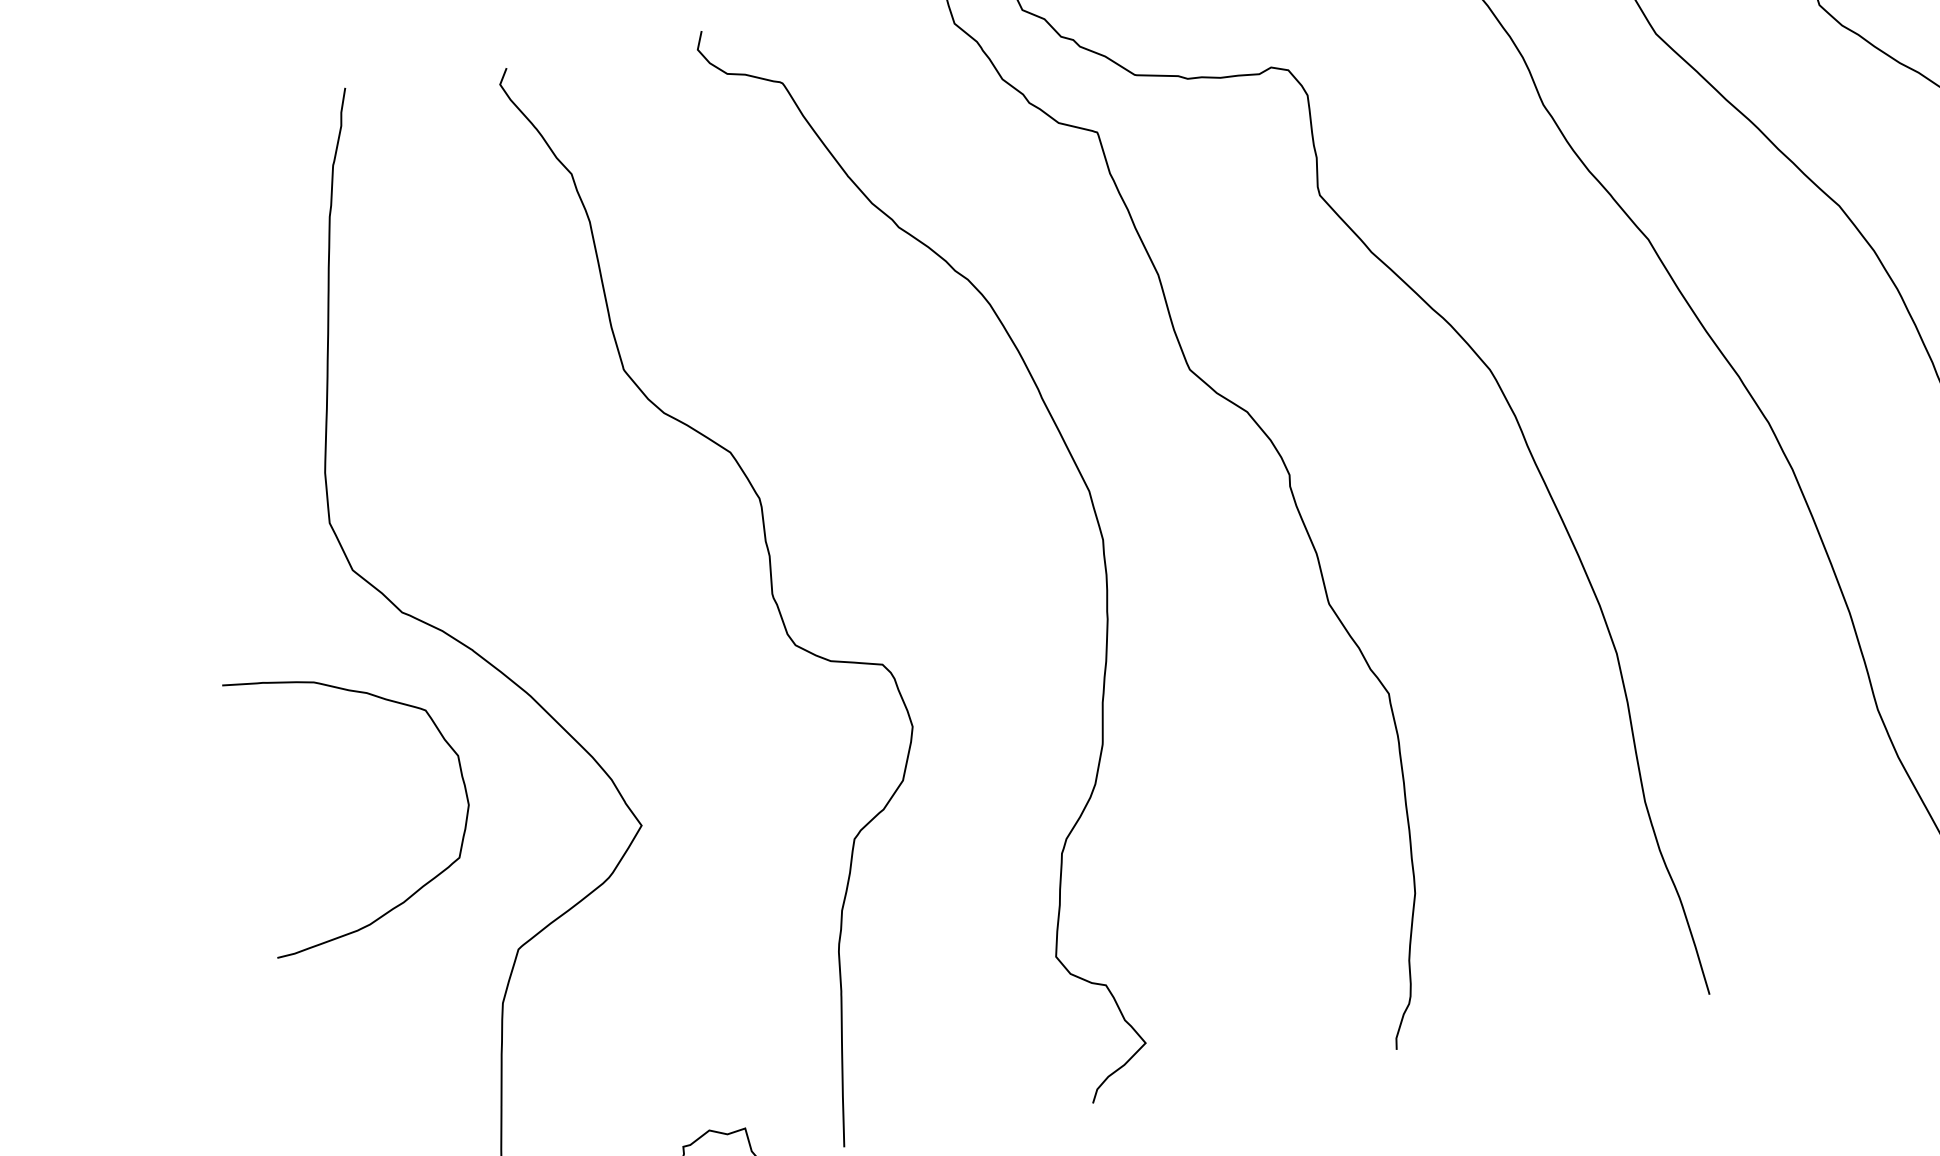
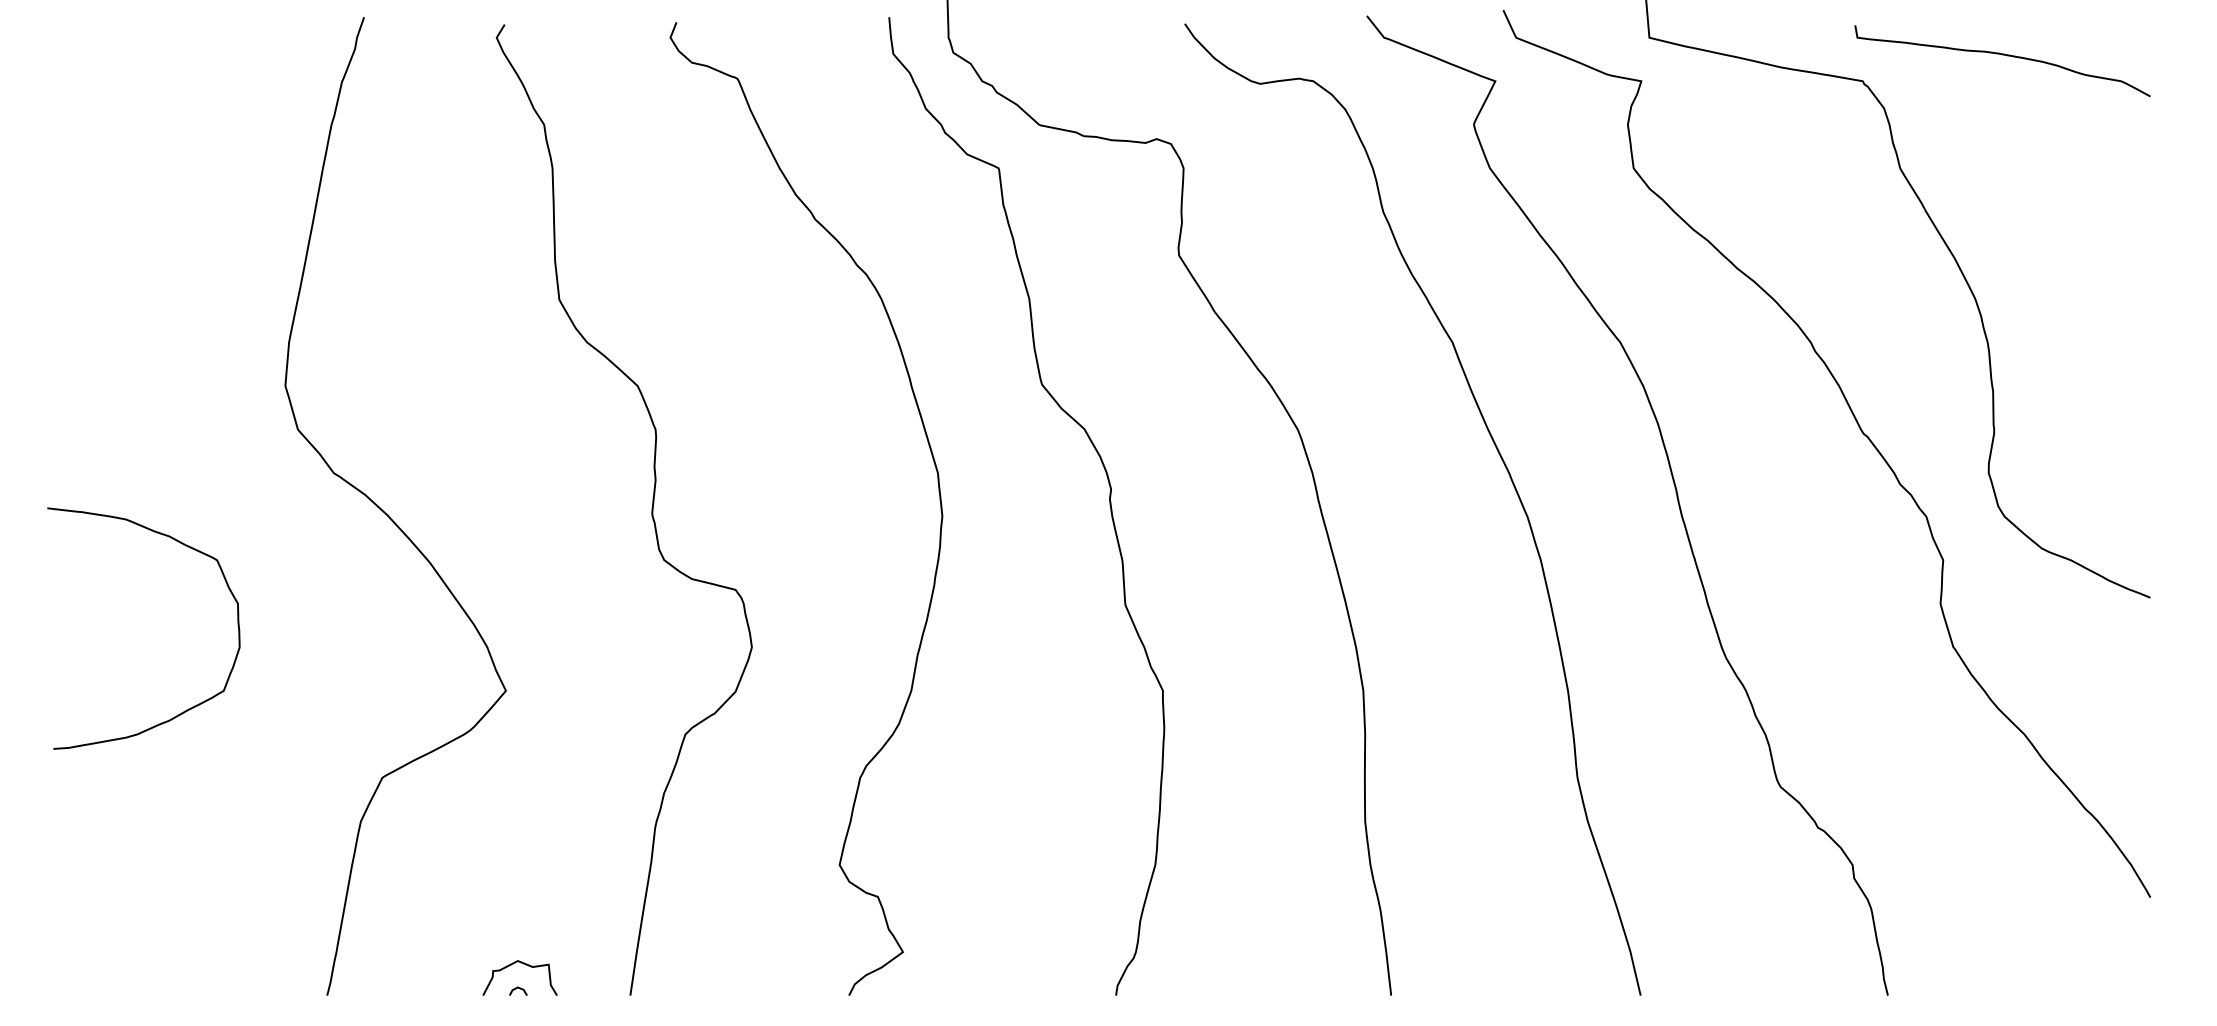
curve: (420, 886) -> (186, 709), moved

